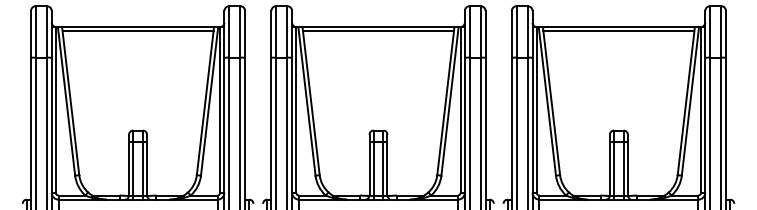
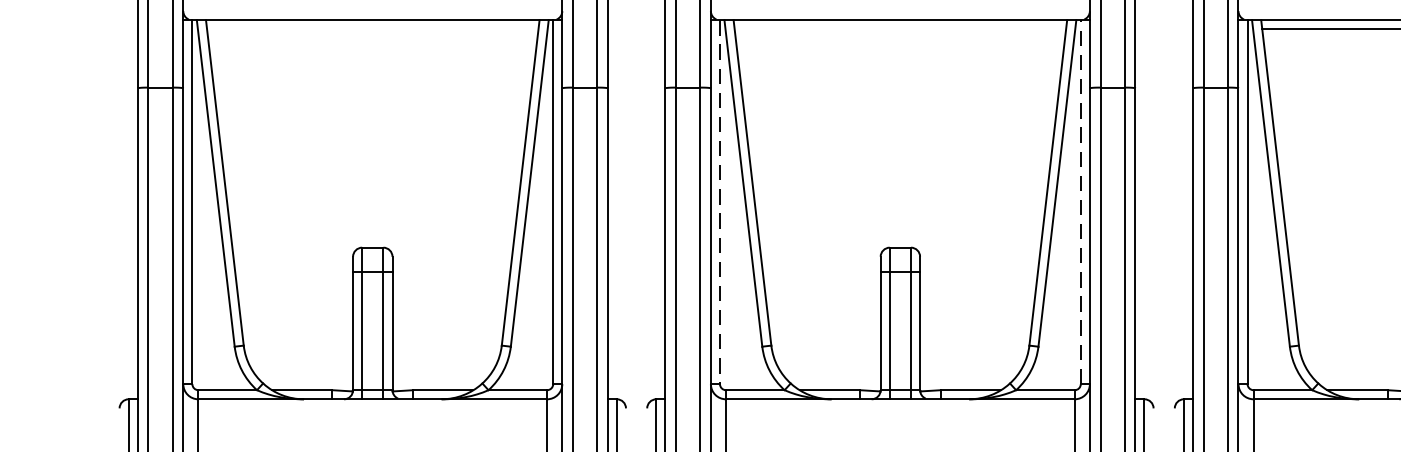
line: (137, 31) -> (371, 30), removed
line: (378, 31) -> (900, 30), removed
line: (296, 109) -> (720, 201), solid -> dashed
line: (460, 109) -> (1080, 201), solid -> dashed

